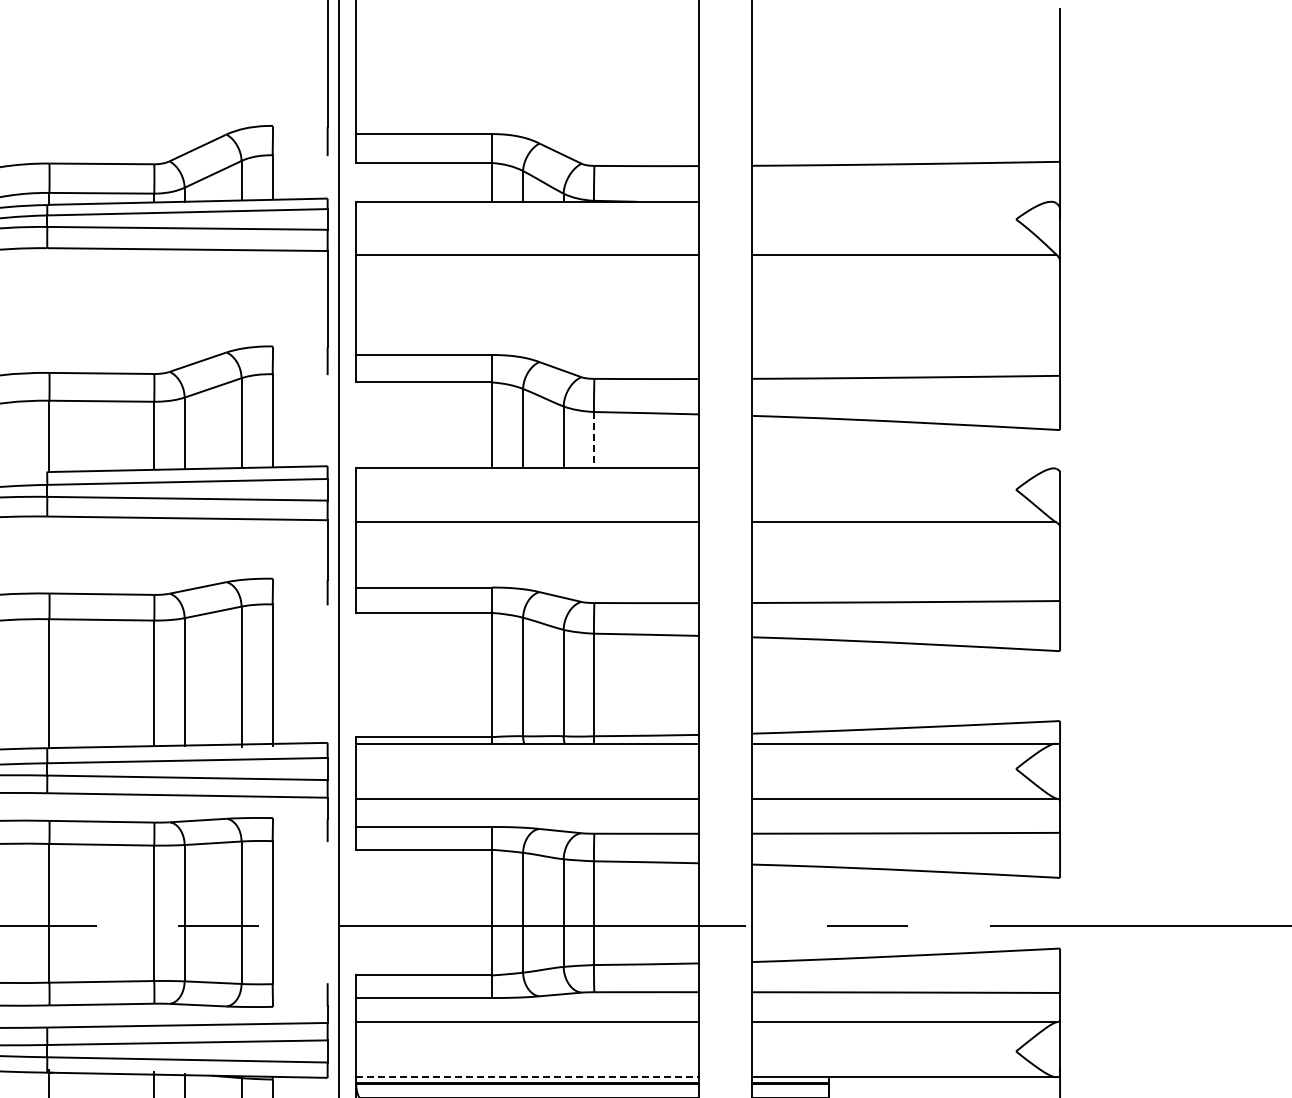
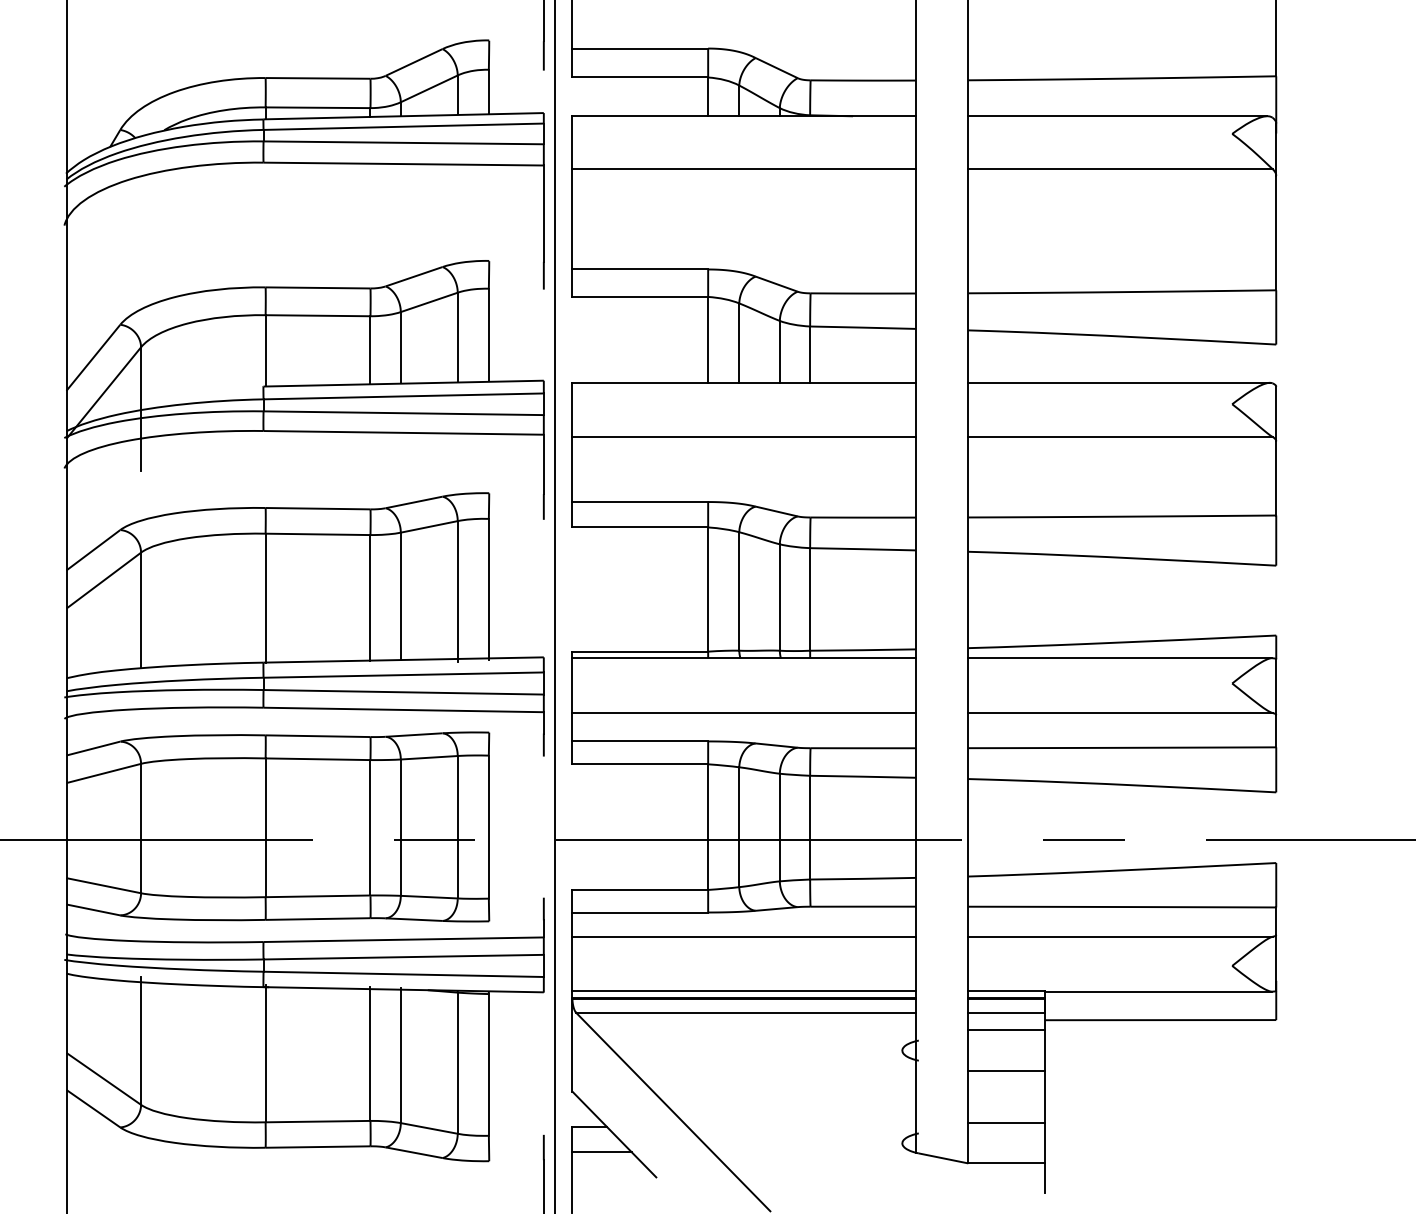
line: (901, 202) -> (1117, 116), added
line: (594, 441) -> (810, 355), dashed -> solid
line: (902, 468) -> (1118, 382), added
line: (527, 1076) -> (743, 990), dashed -> solid

